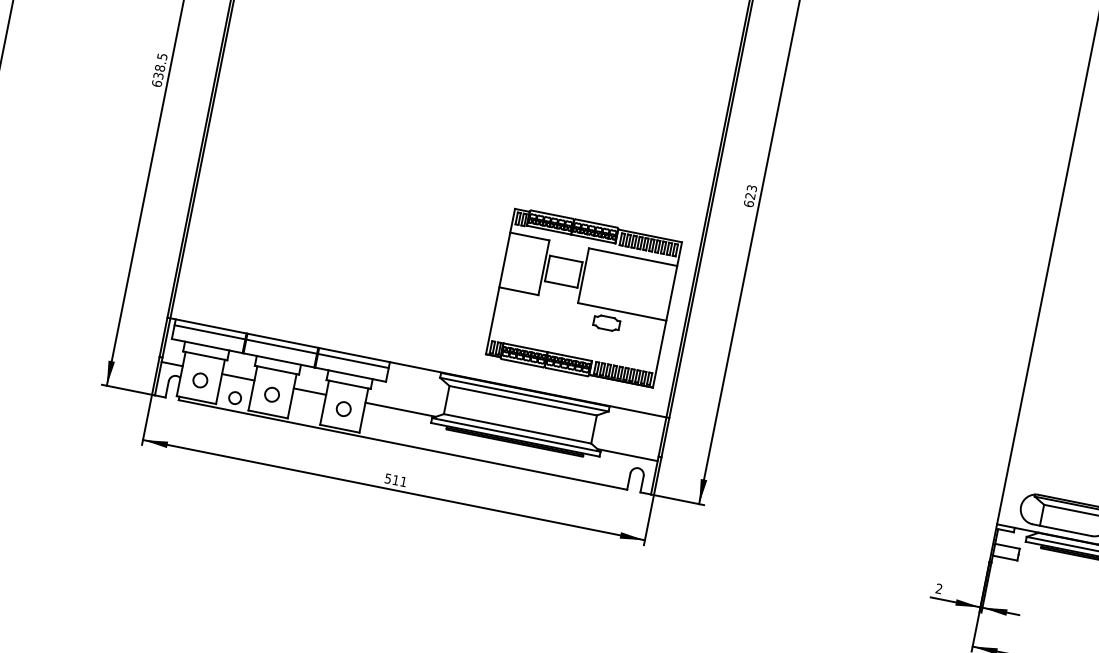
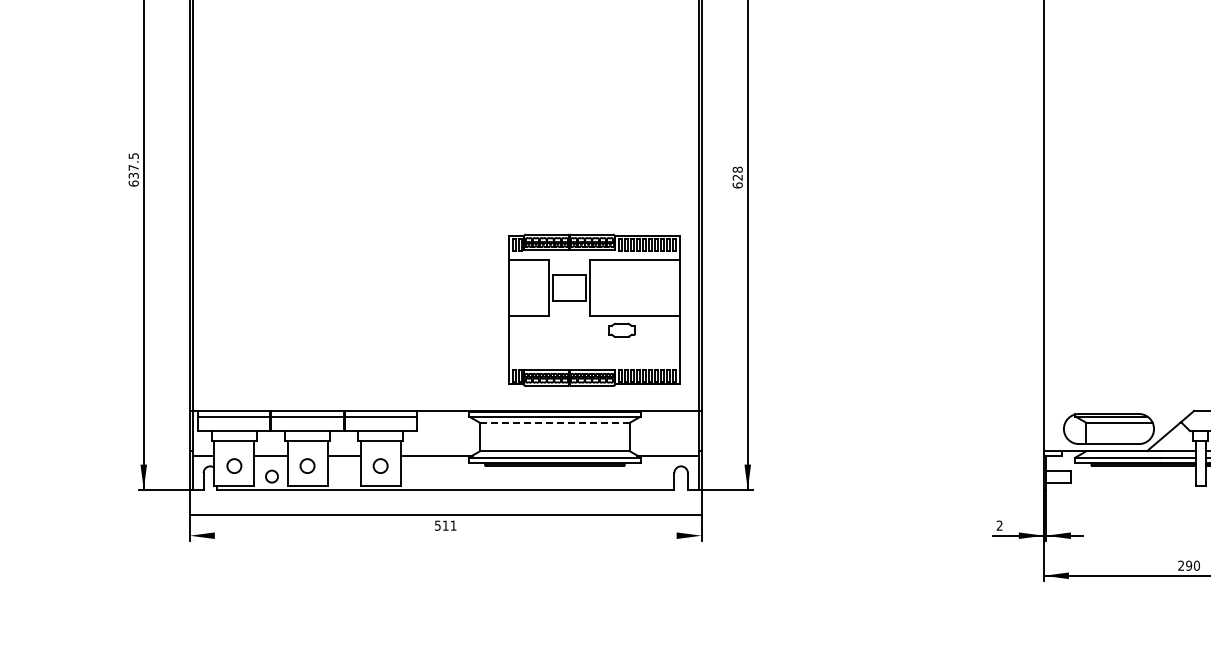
text: (159, 67) -> (133, 167), 638.5 -> 637.5
text: (751, 188) -> (737, 169), 623 -> 628
line: (523, 400) -> (555, 422), solid -> dashed
line: (393, 489) -> (445, 514), moved

